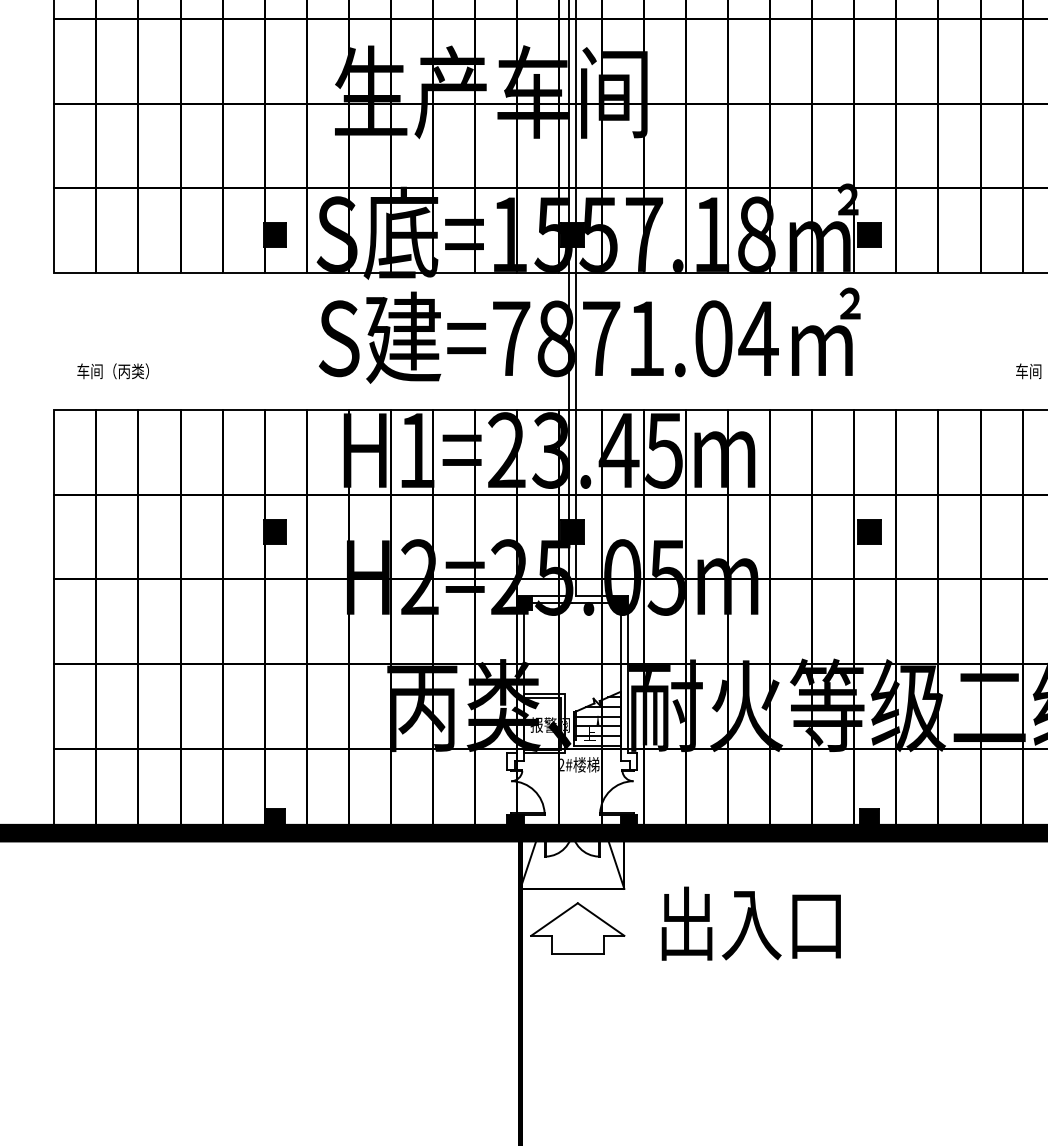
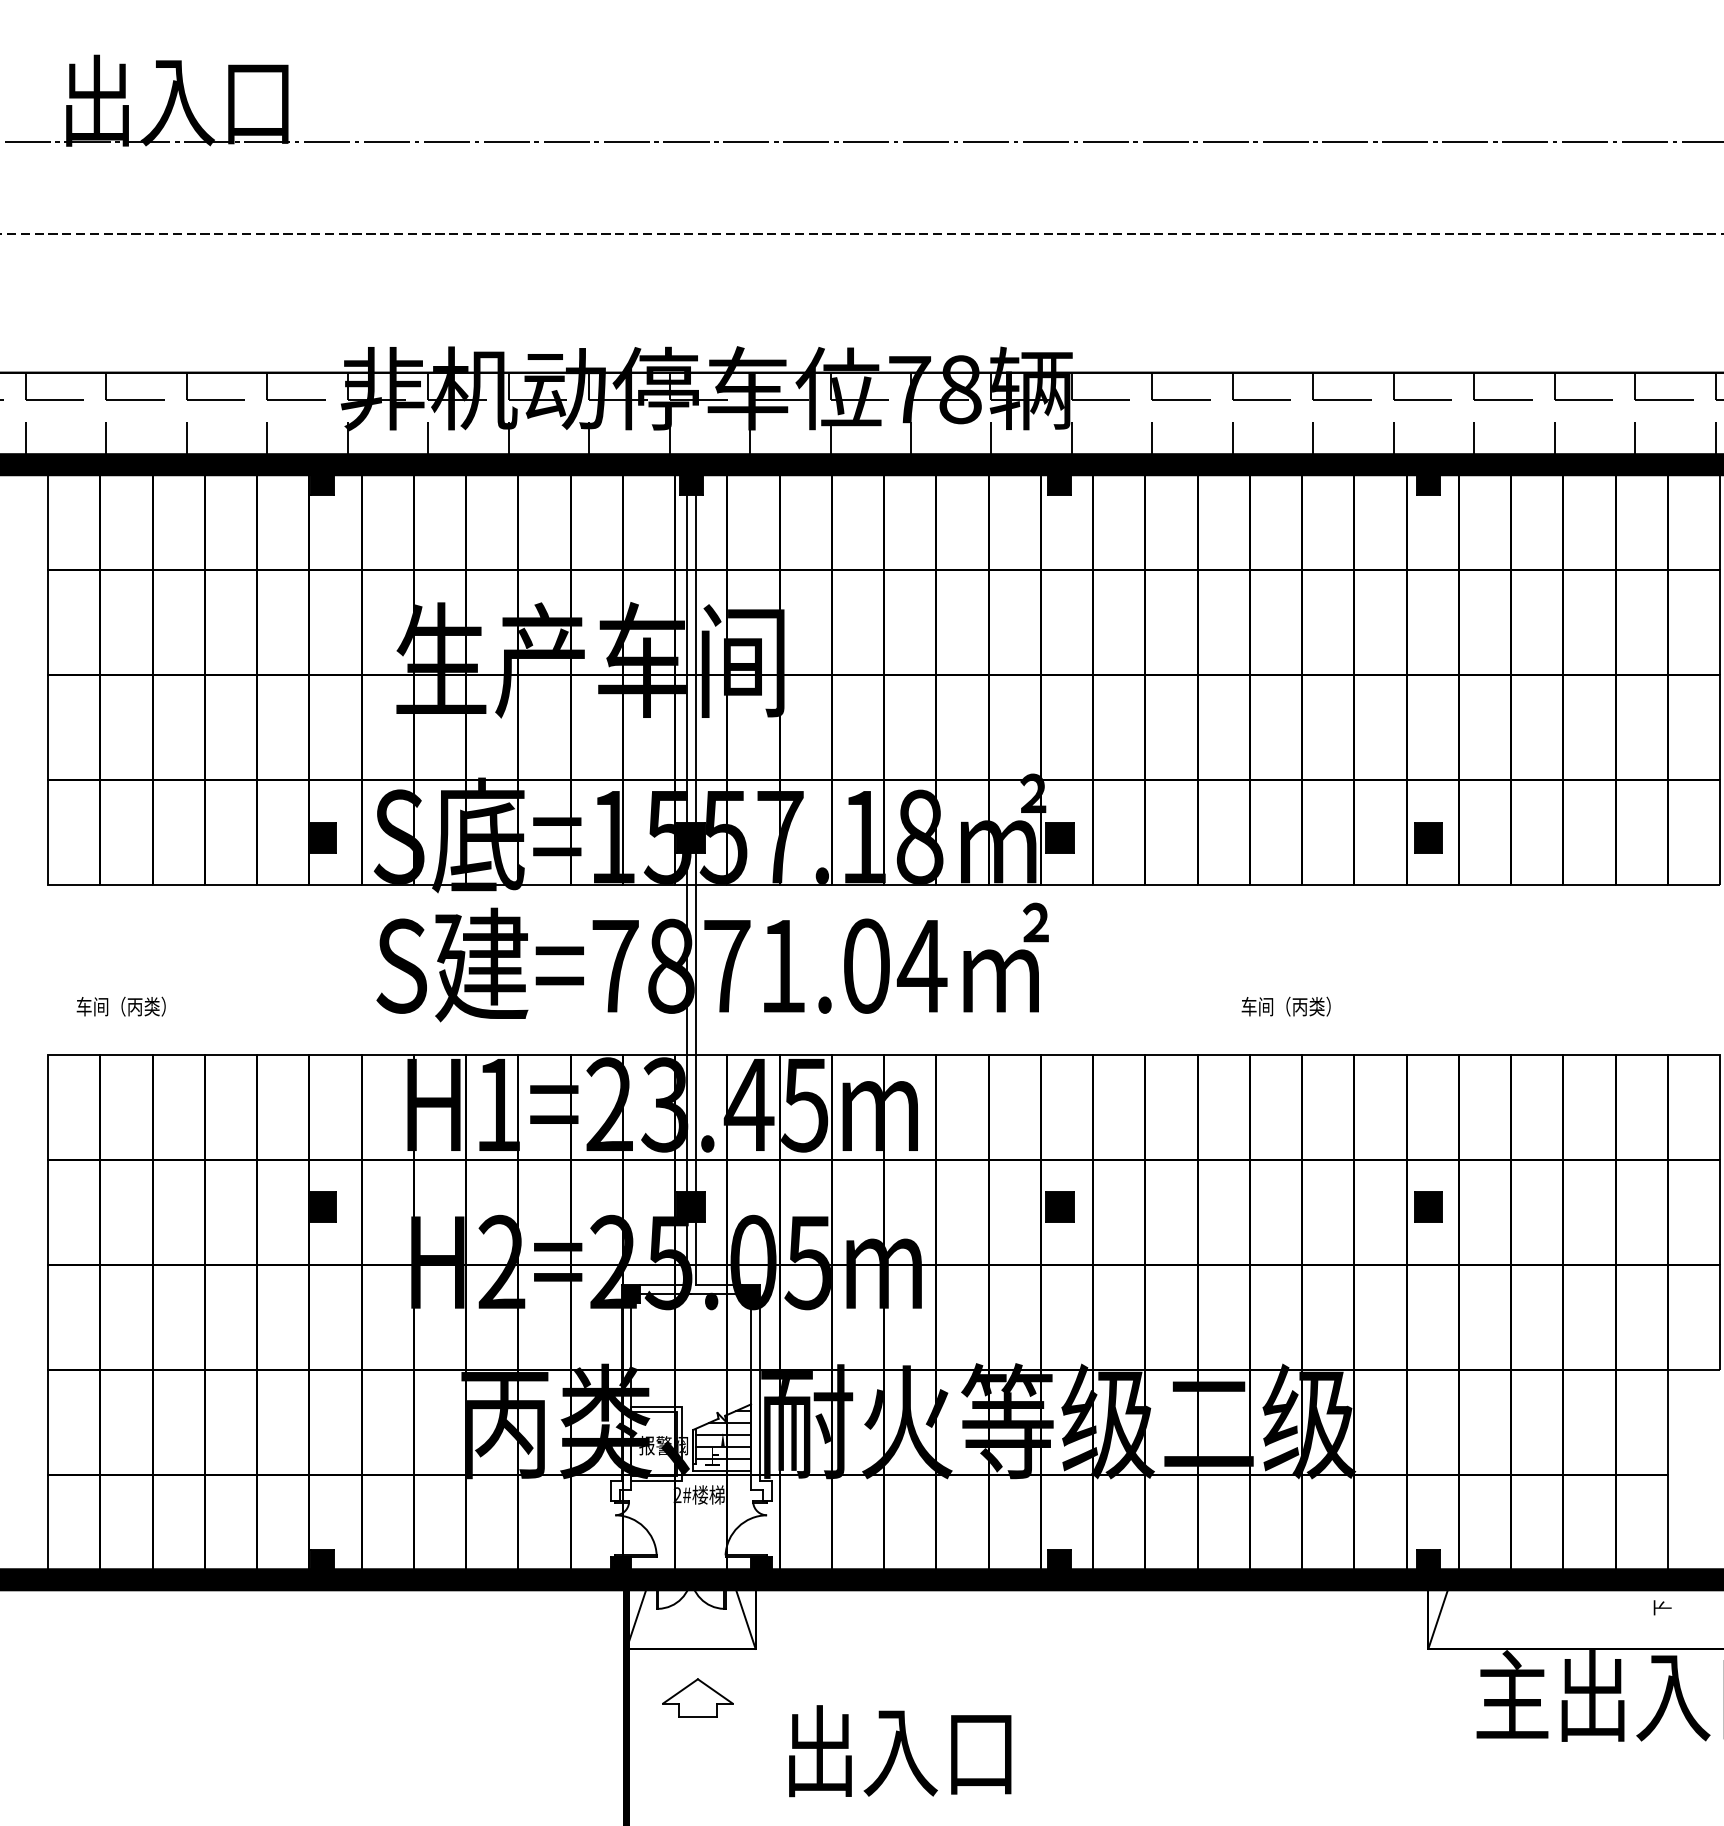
text: (751, 923) -> (900, 1751), moved
part: (577, 928) -> (697, 1697), size x0.6

